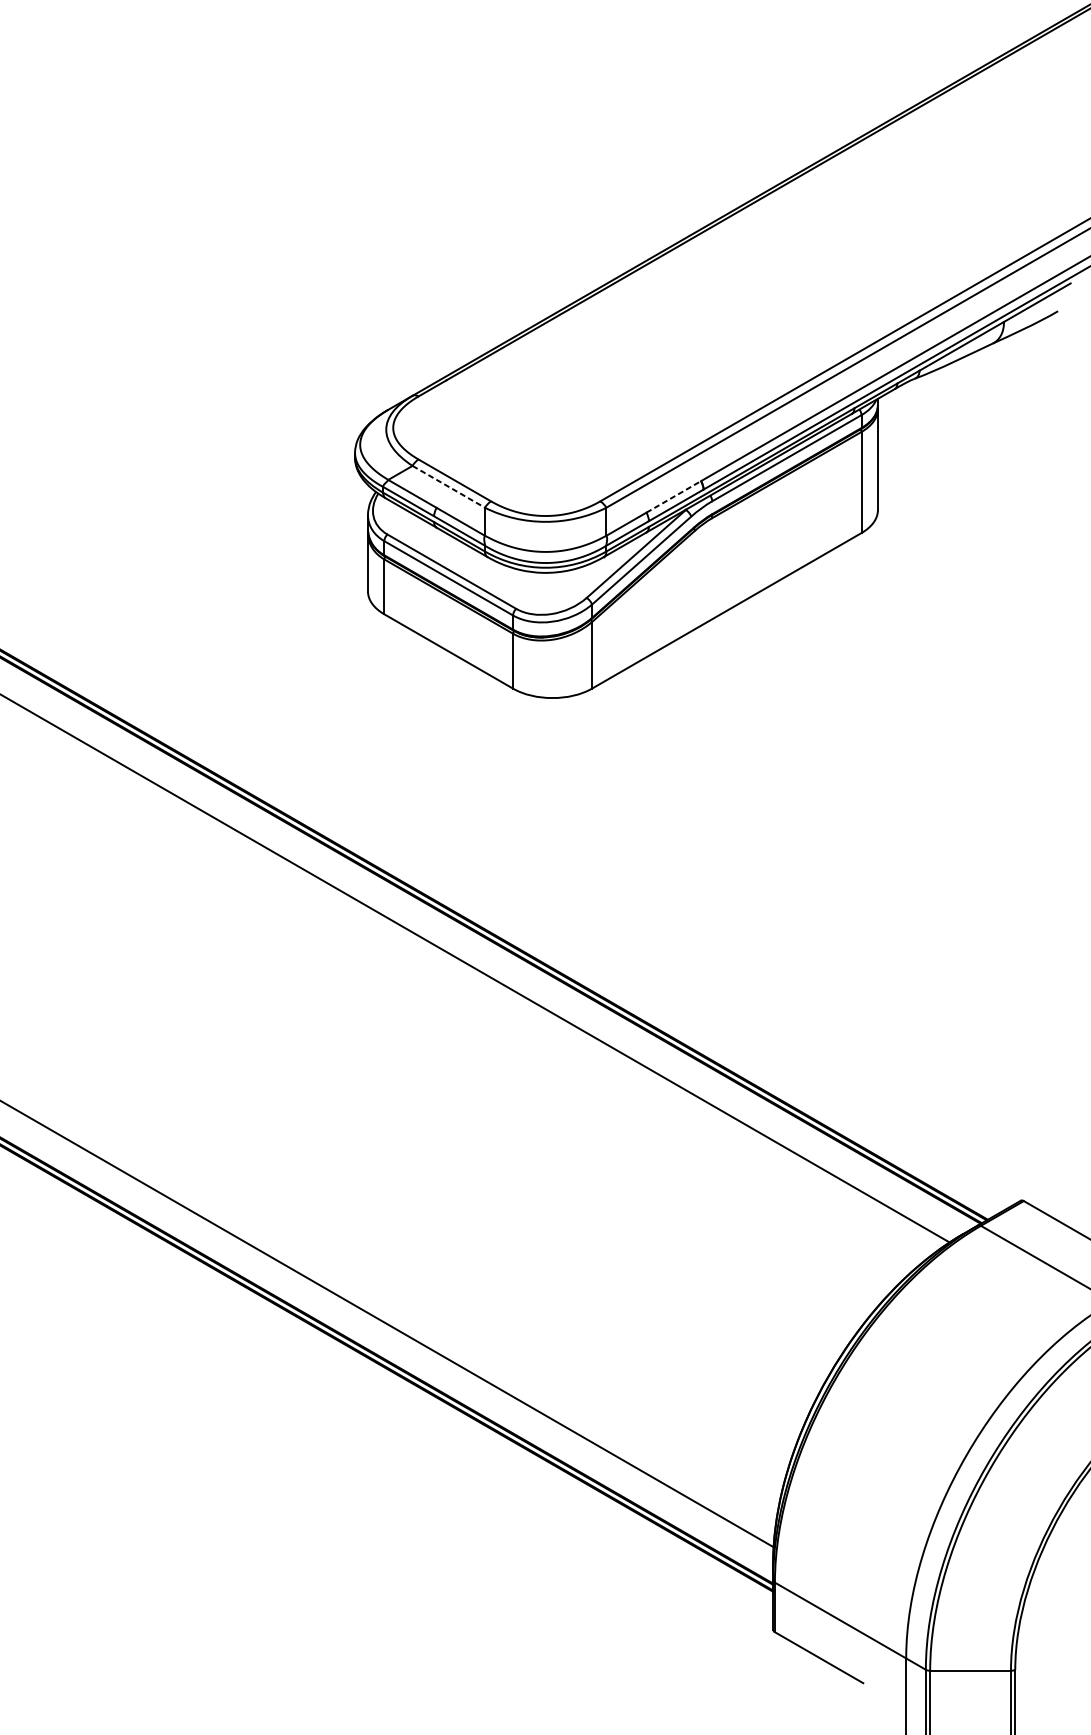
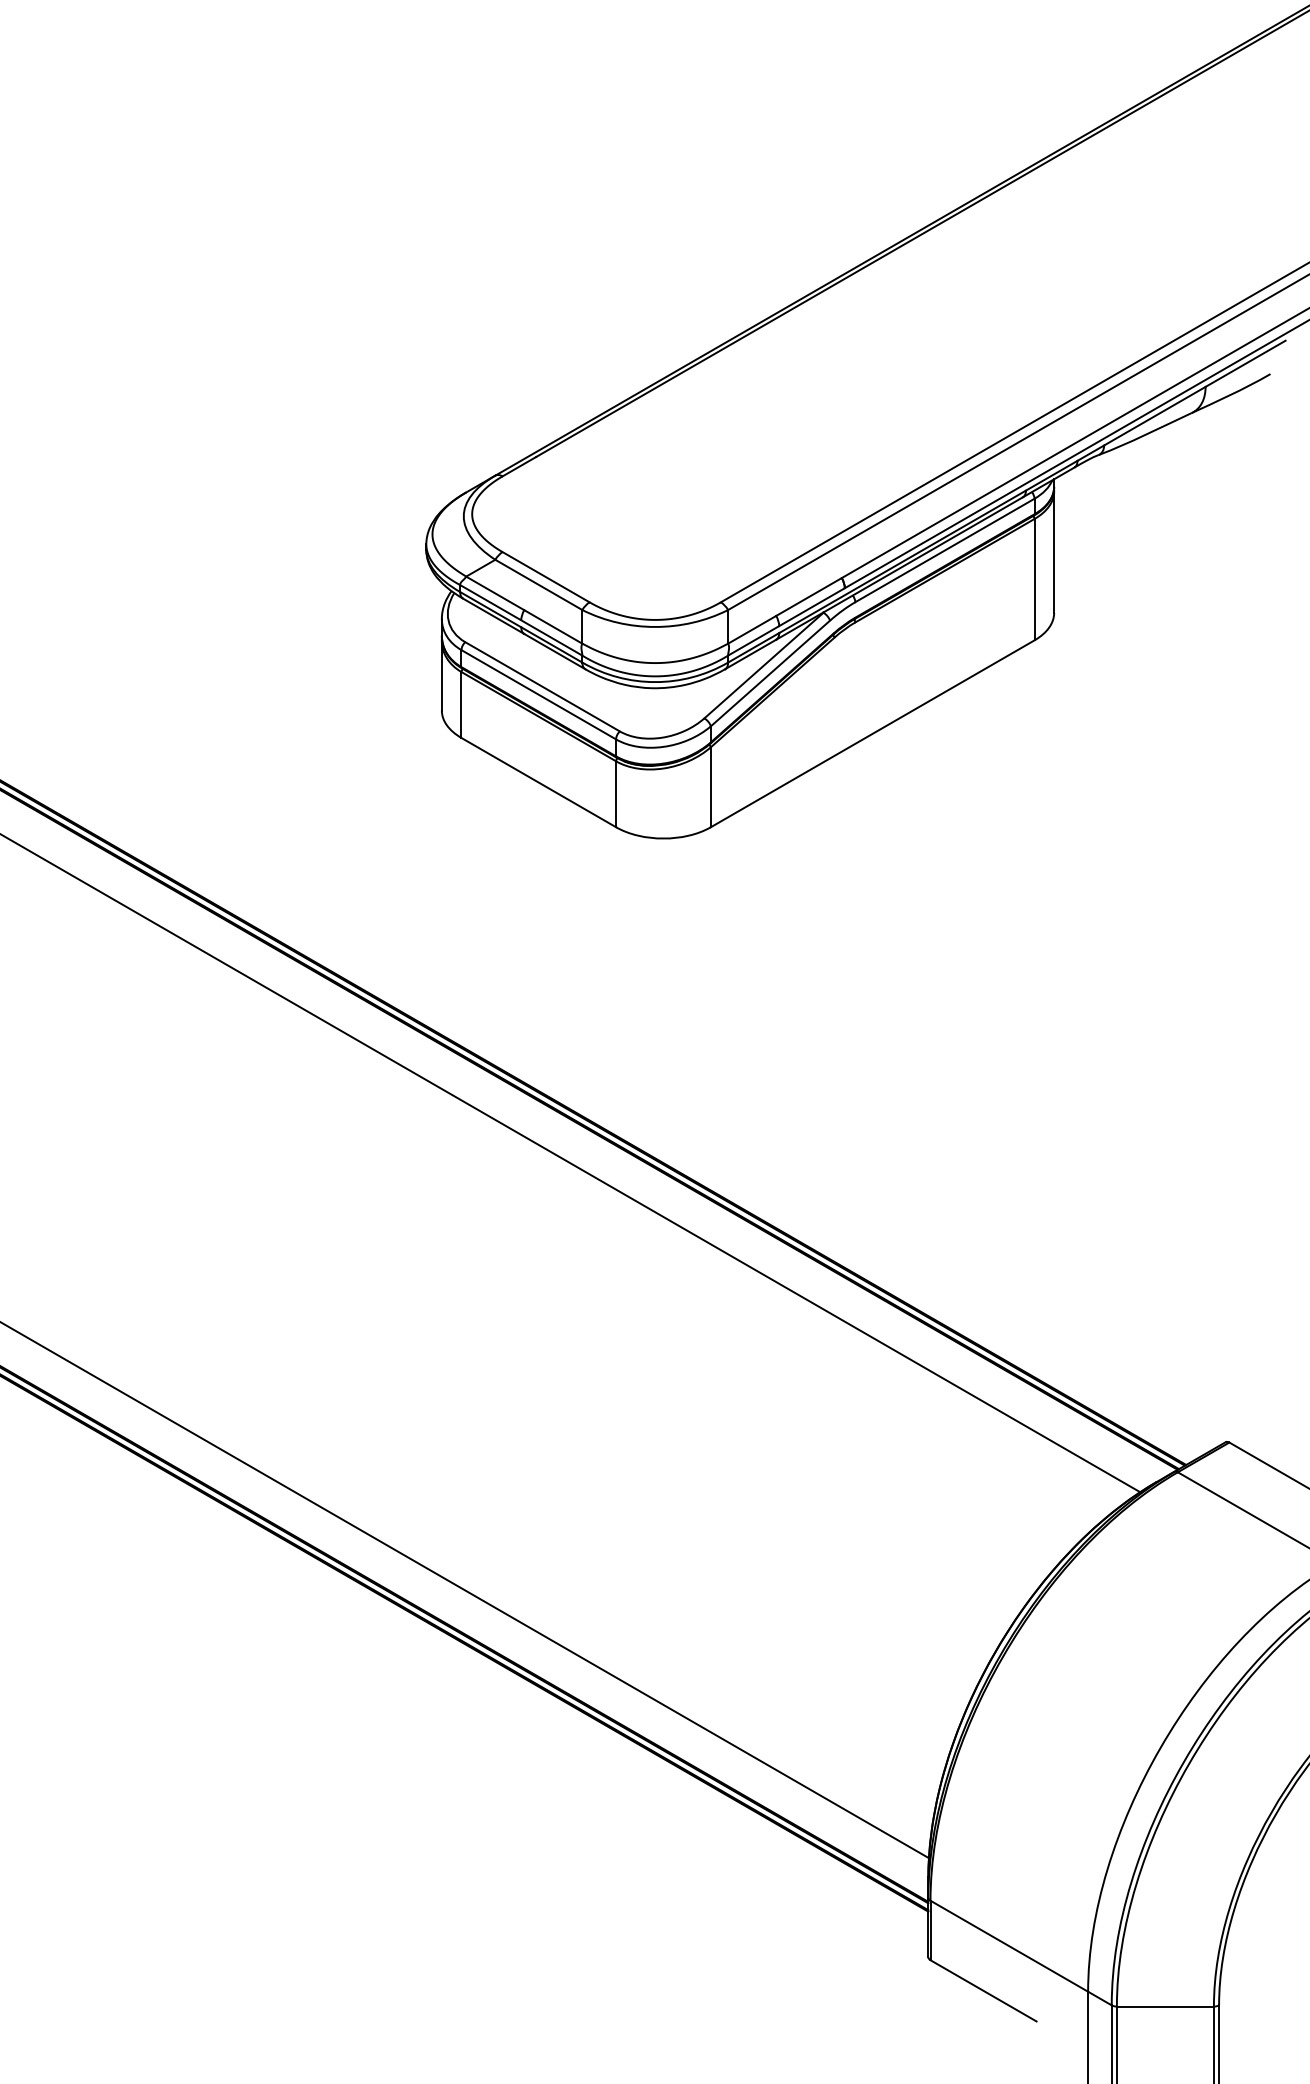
line: (449, 487) -> (539, 585), dashed -> solid
line: (674, 497) -> (809, 597), dashed -> solid

